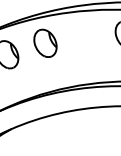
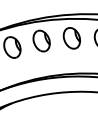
part: (84, 37) -> (71, 38), added

